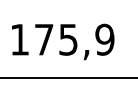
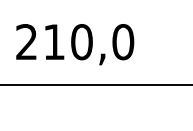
text: (62, 40) -> (75, 42), 175,9 -> 210,0

